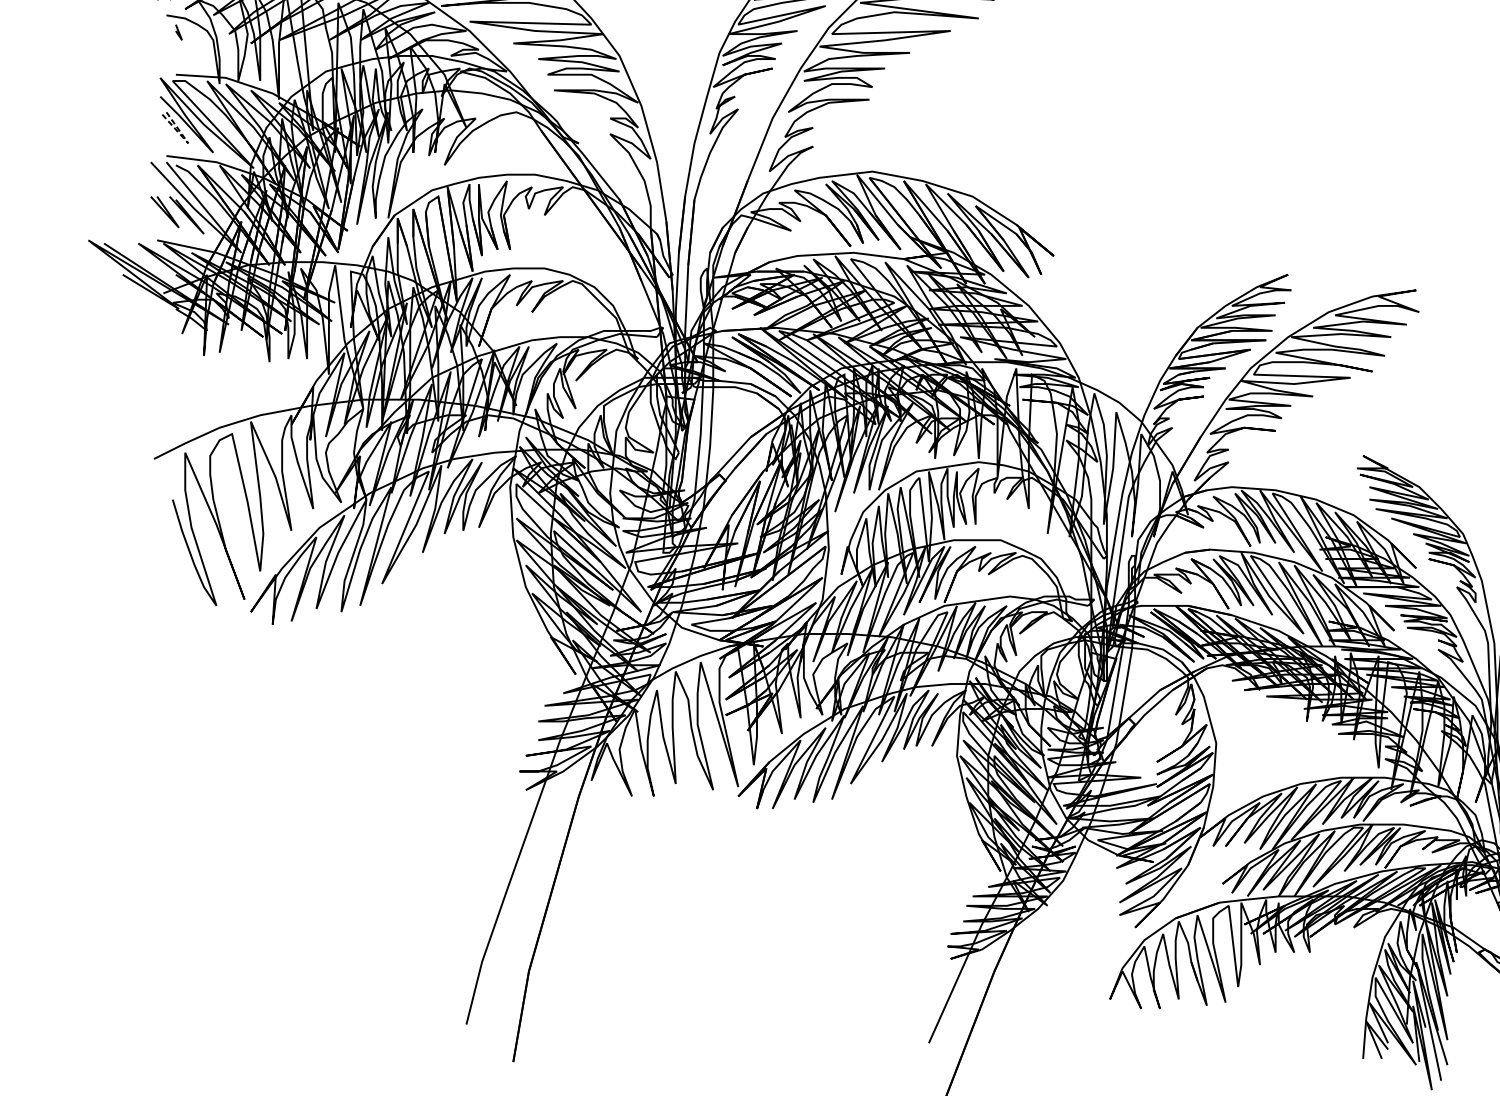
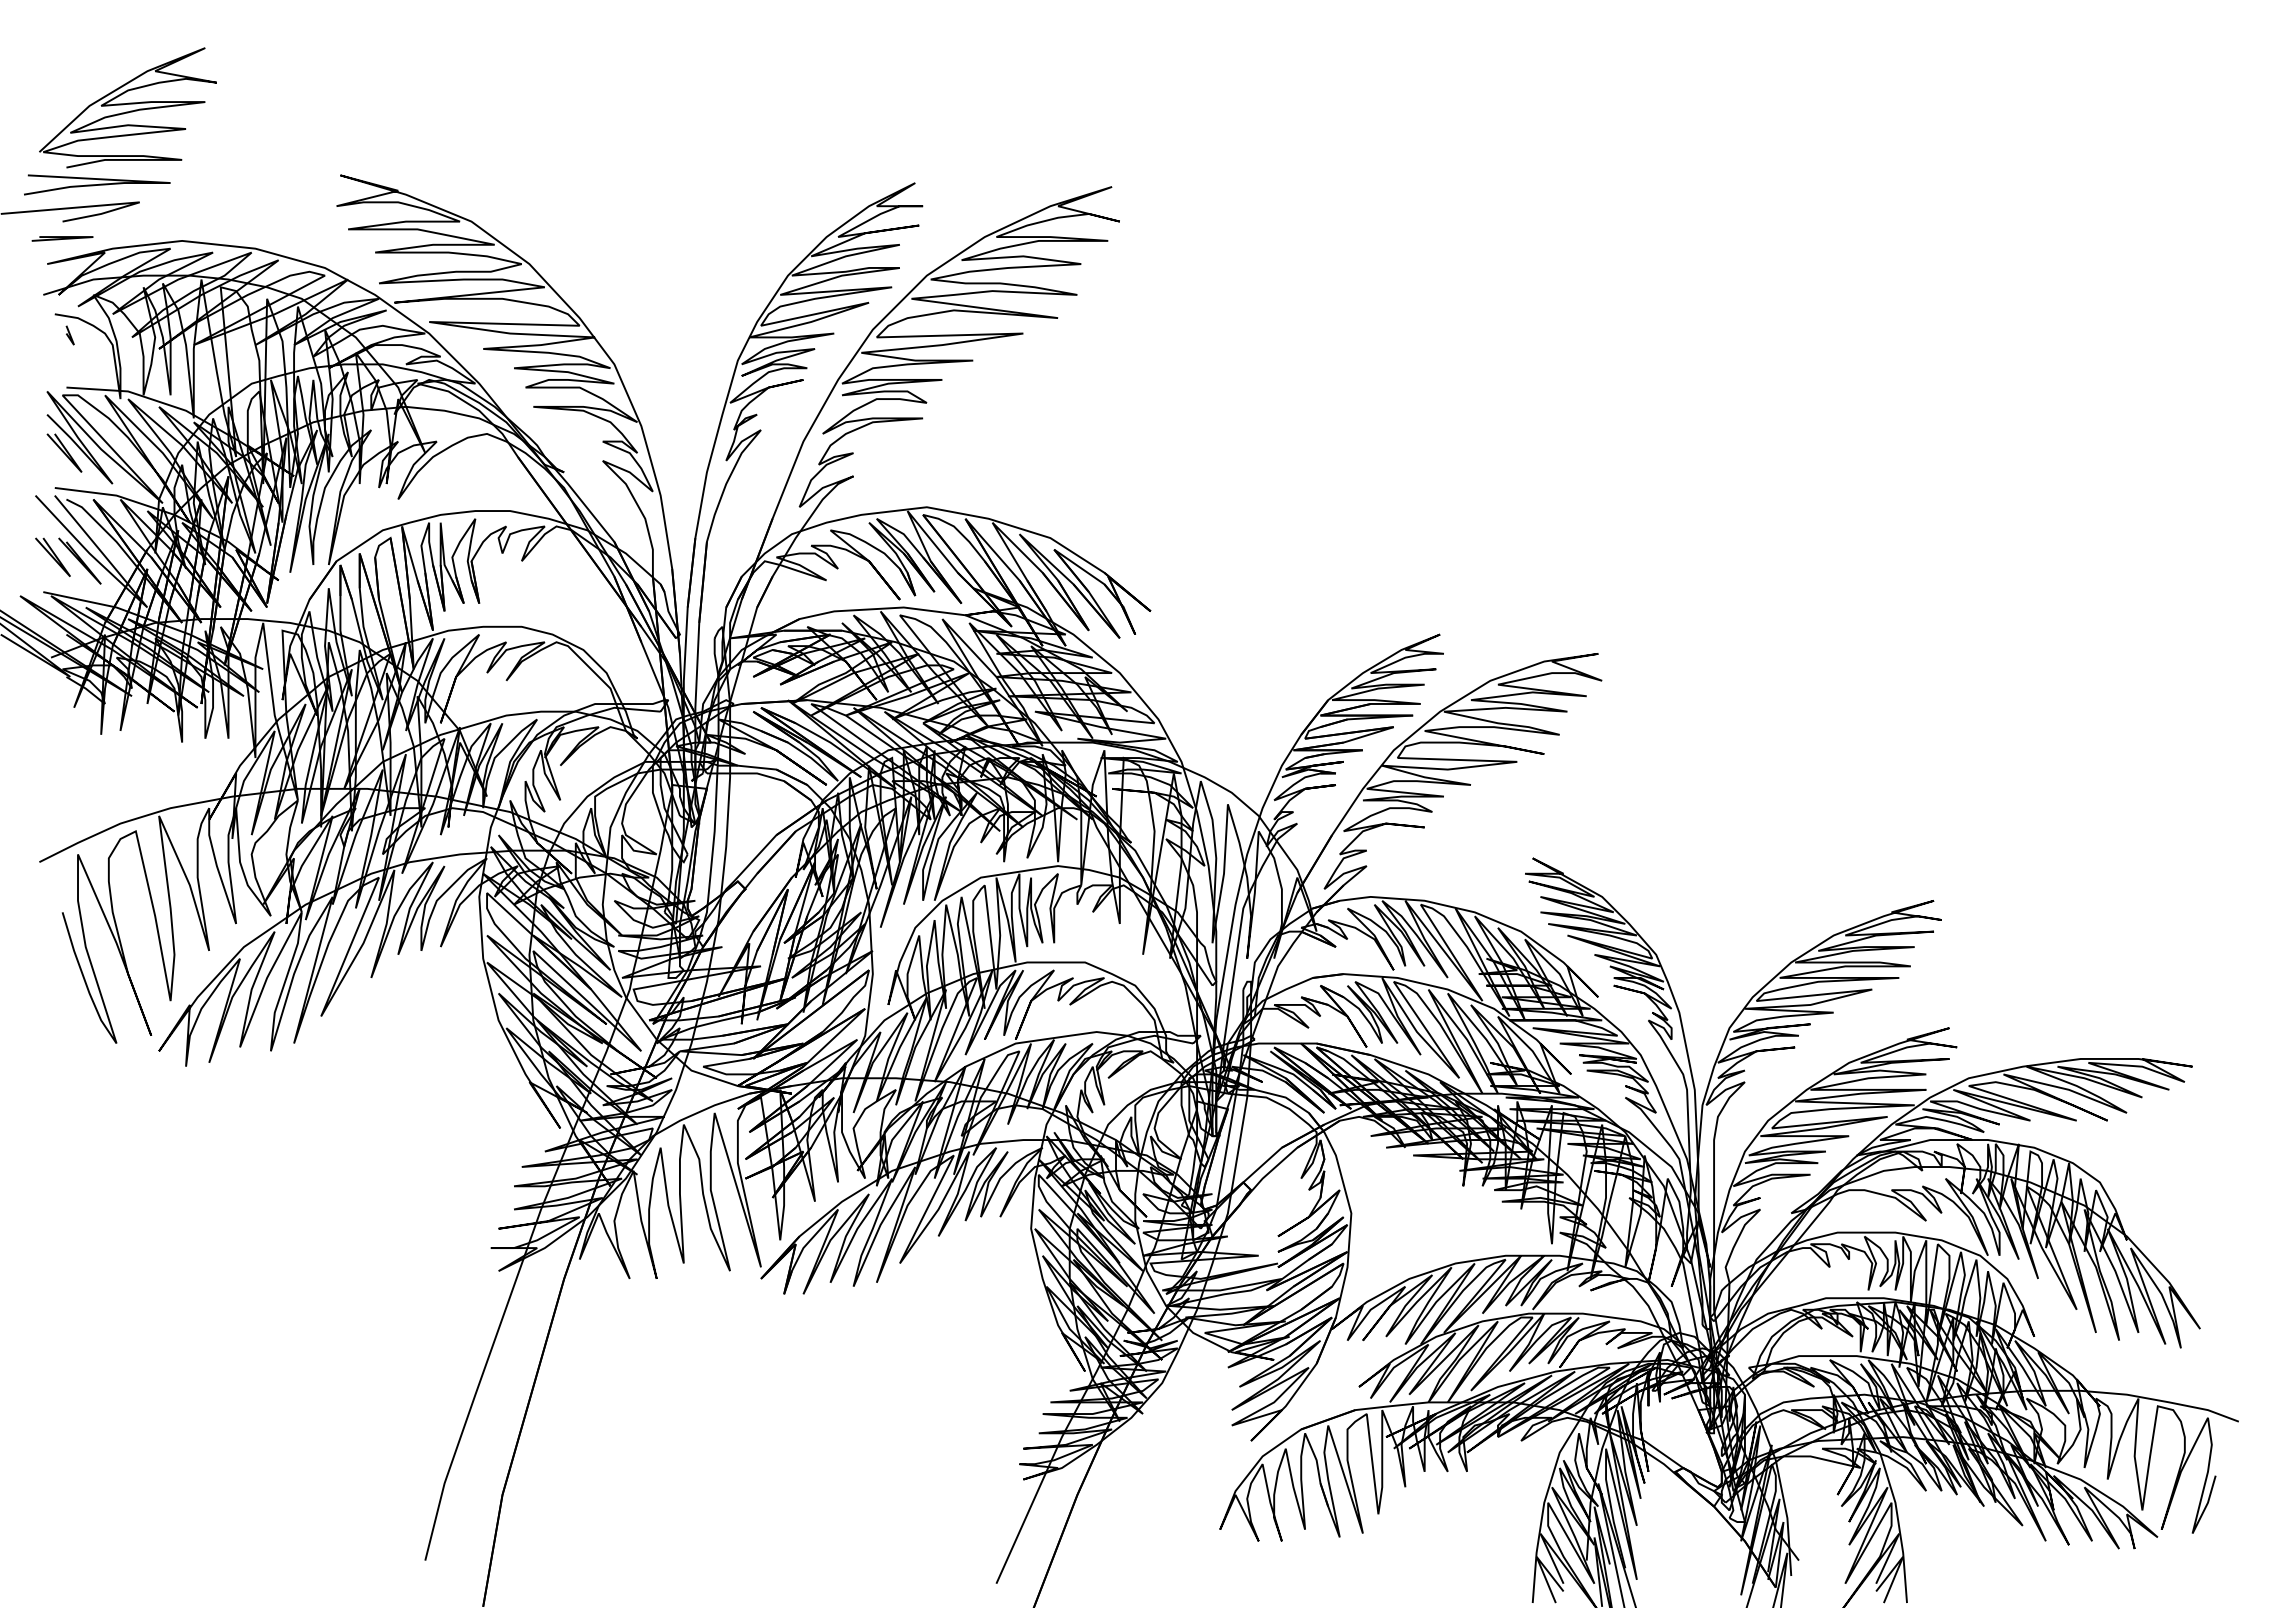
line: (187, 141) -> (80, 470), dashed -> solid

